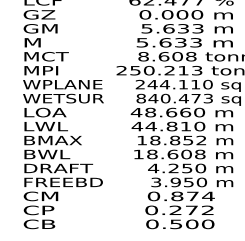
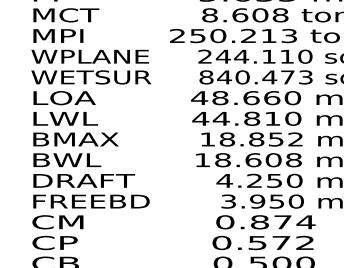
text: (175, 210) -> (257, 243), 0.272 -> 0.572

